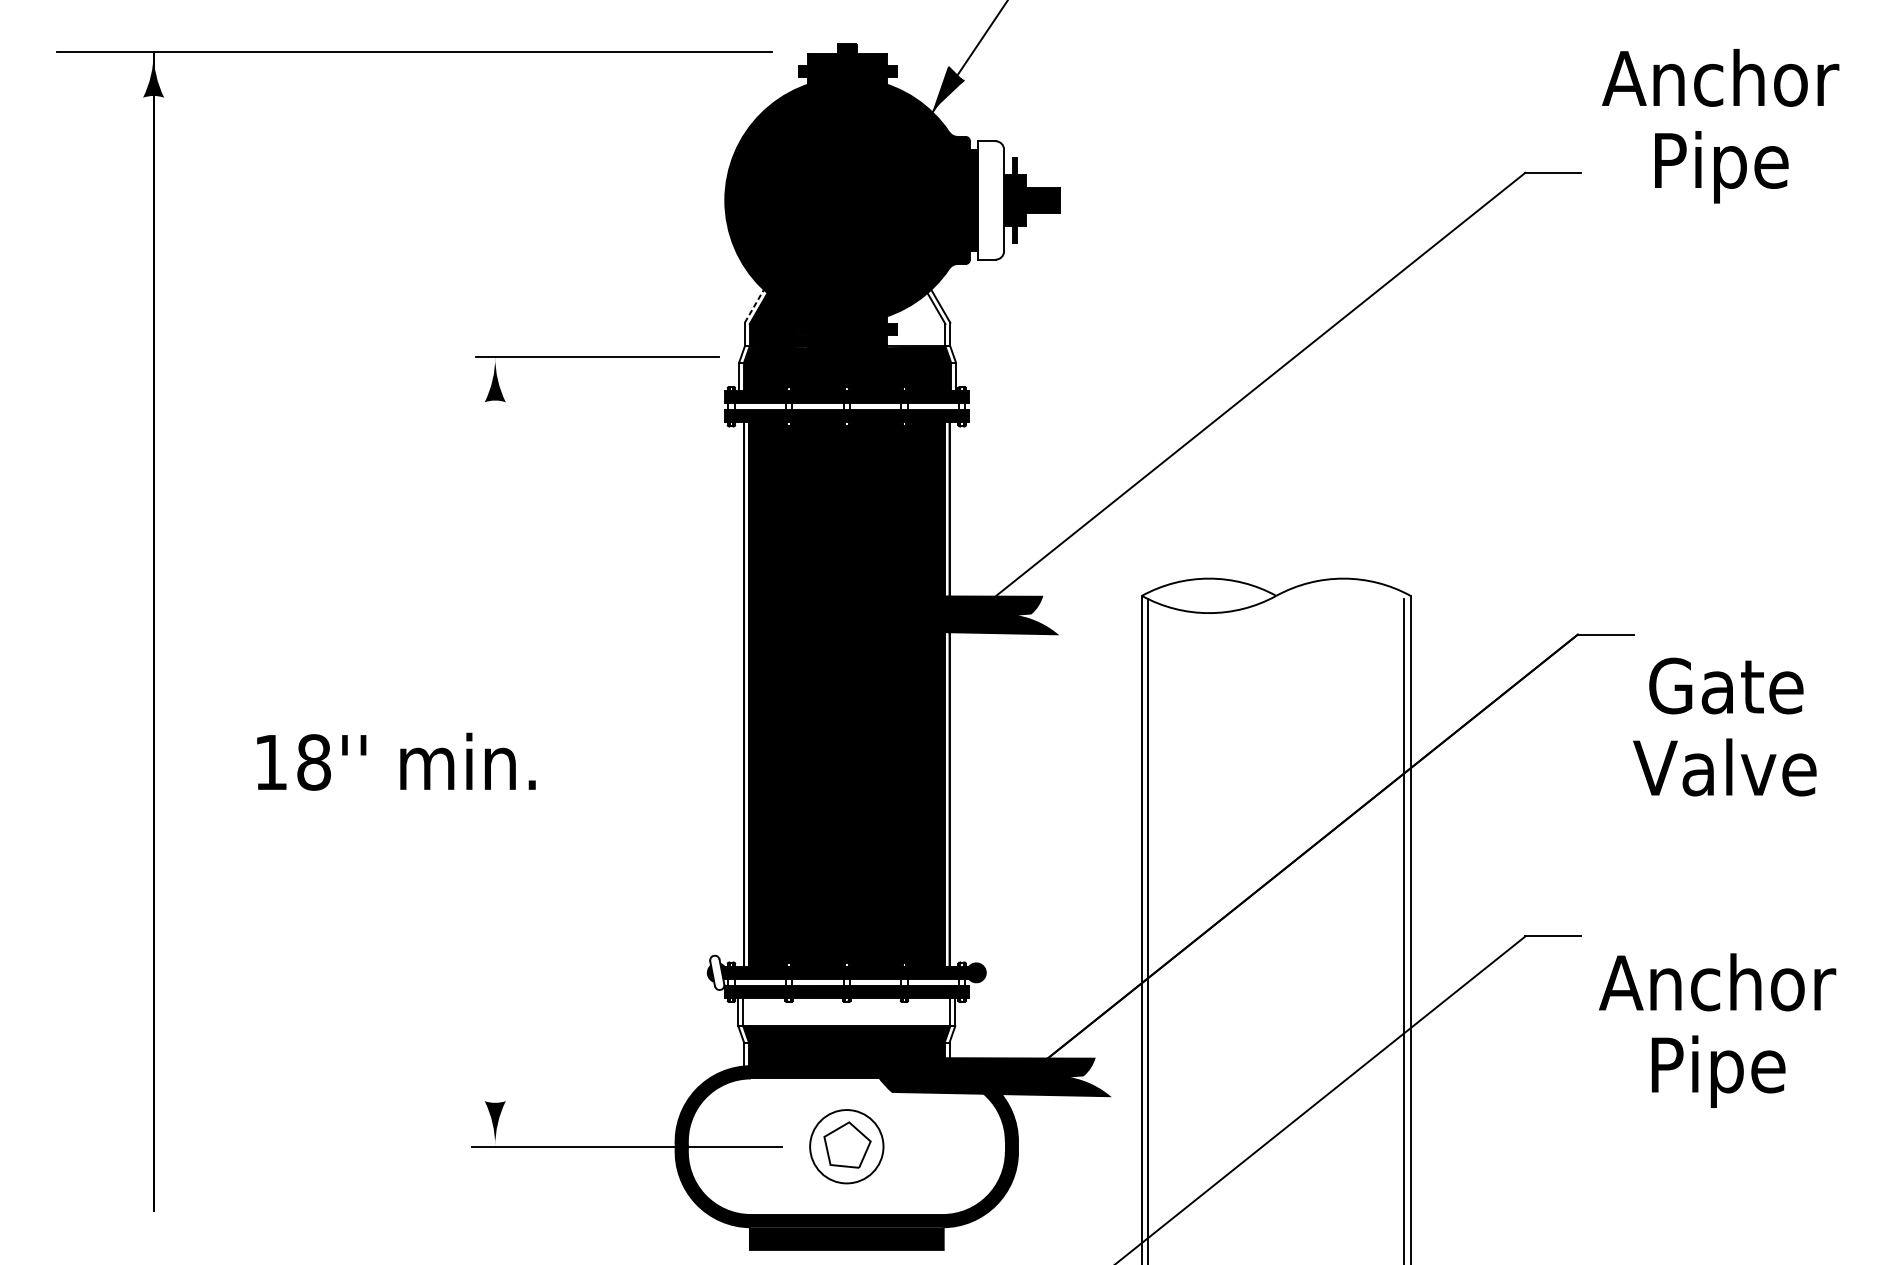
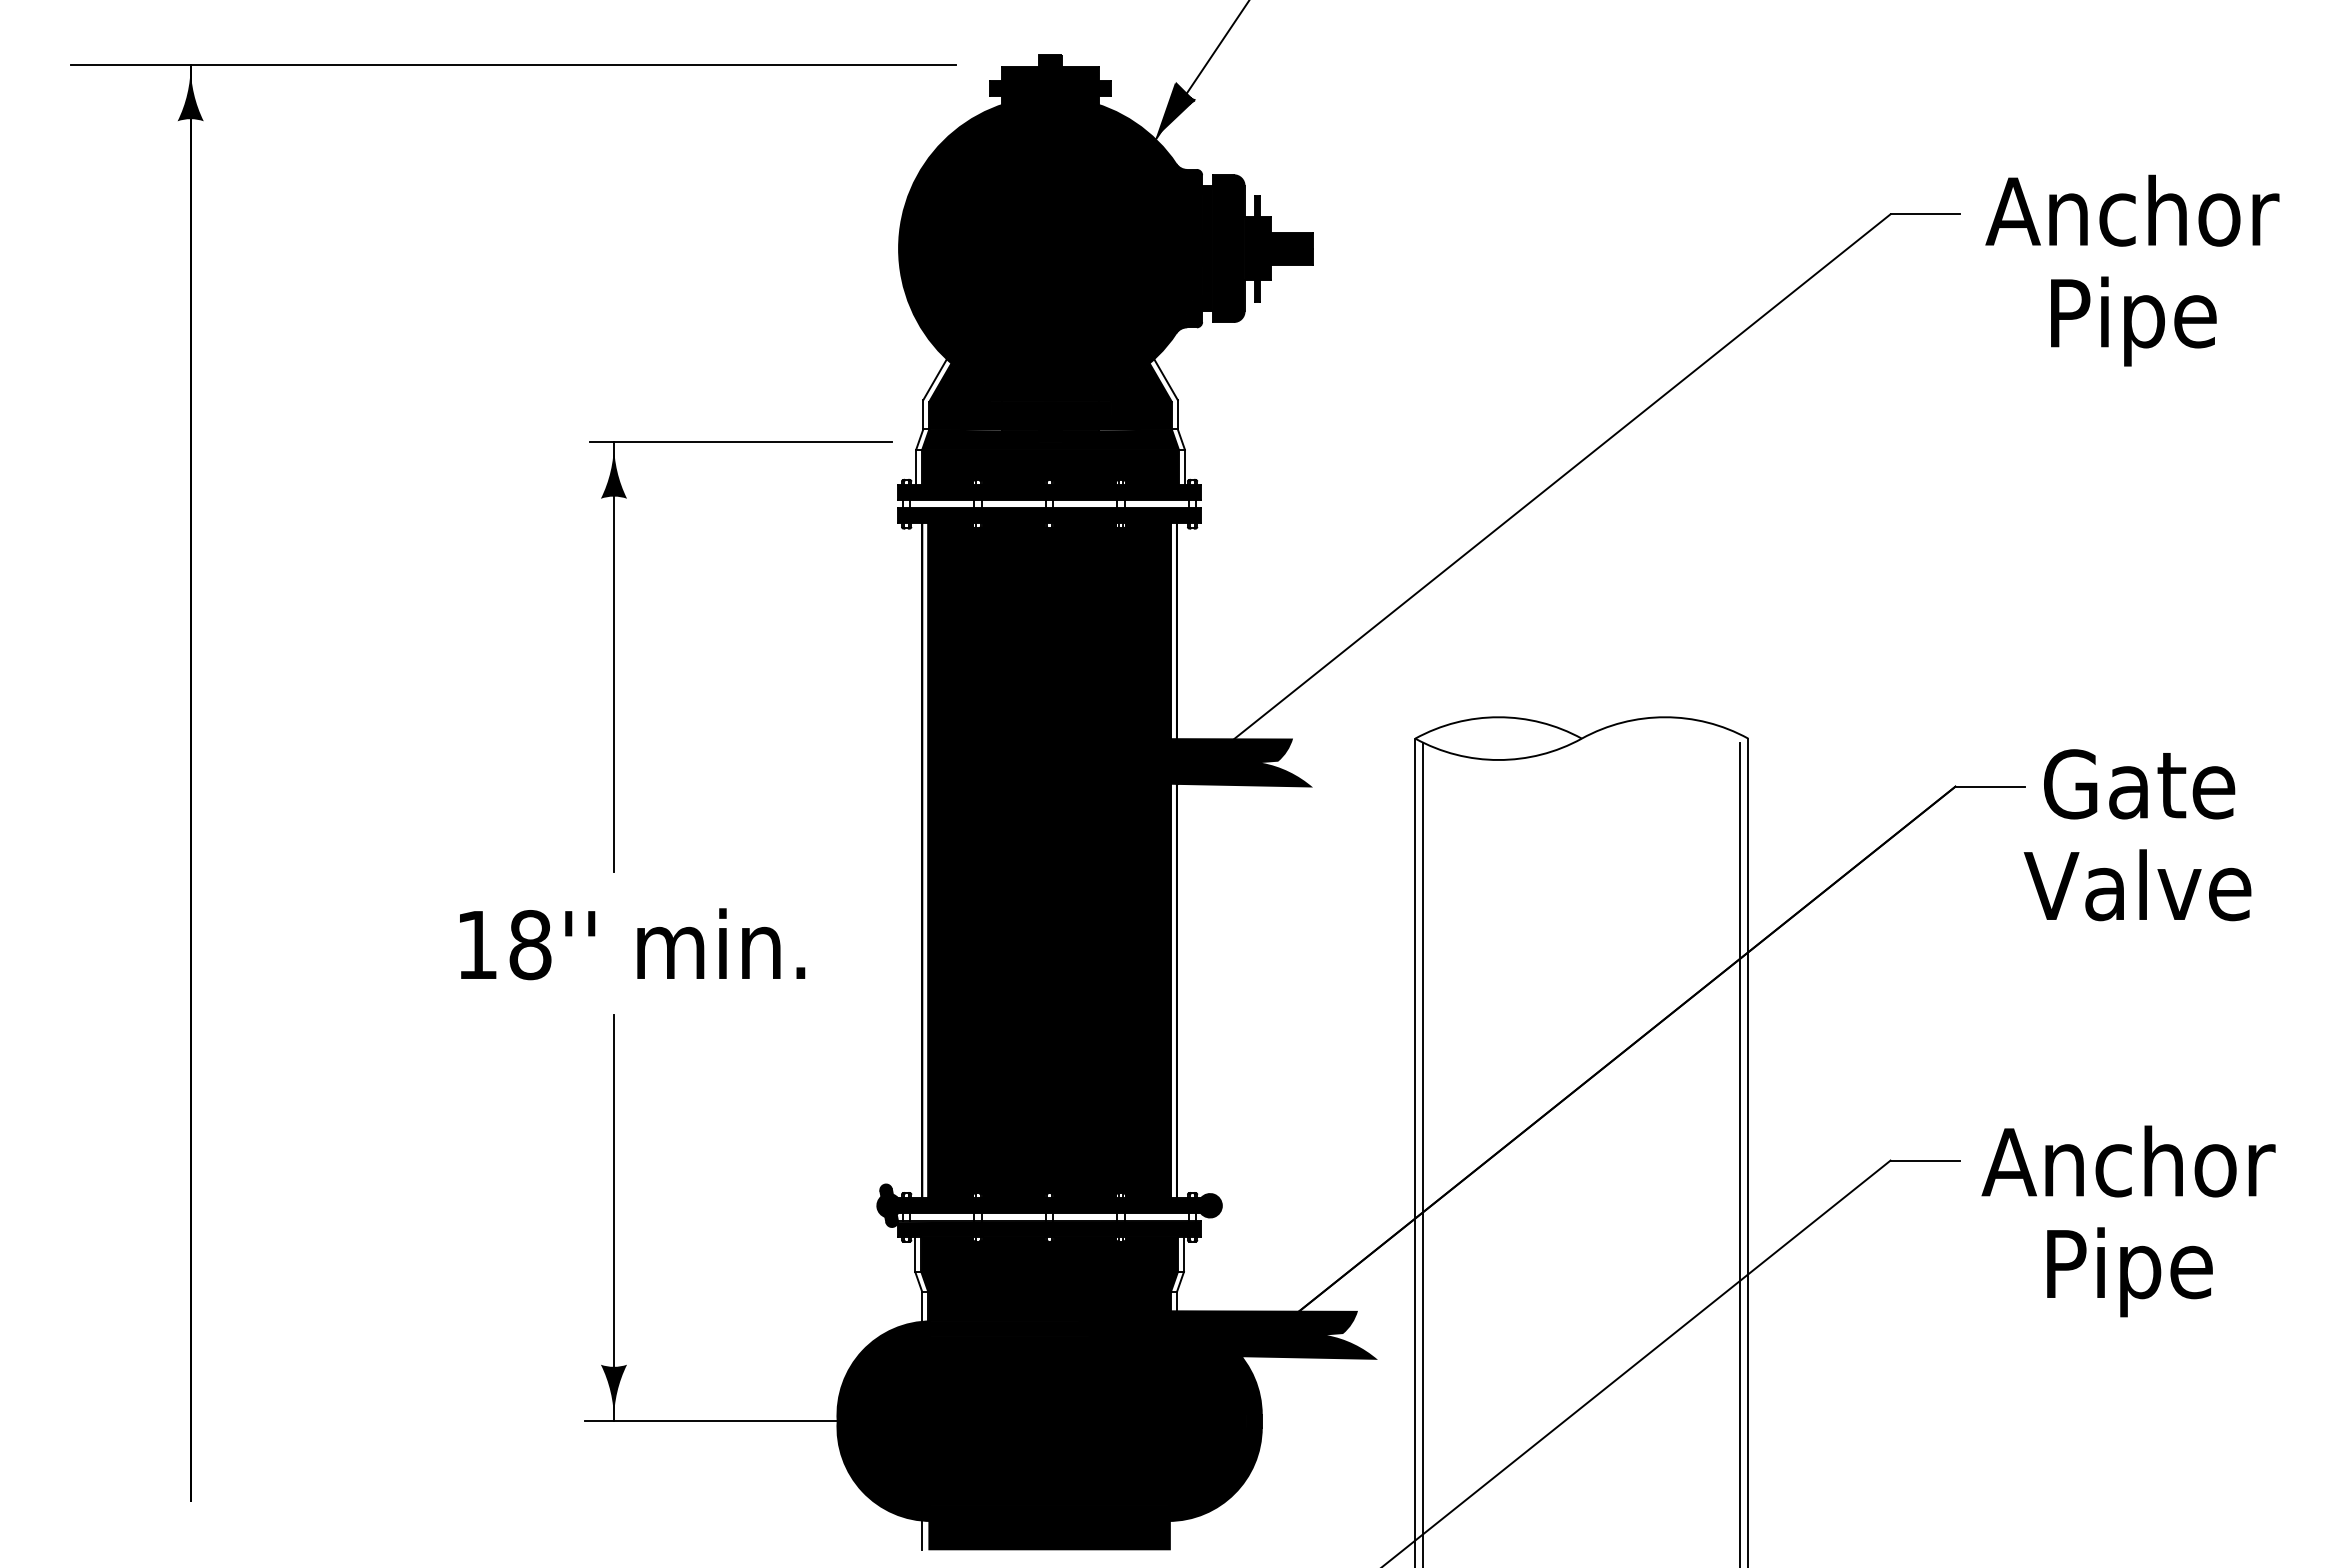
text: (1720, 126) -> (2132, 270), moved
fill: (991, 200) -> (1228, 248), added
line: (754, 306) -> (935, 379), dashed -> solid
fill: (916, 319) -> (1135, 396), added
line: (494, 529) -> (613, 656), added
text: (1724, 727) -> (2137, 835), moved
text: (396, 762) -> (632, 944), moved
fill: (716, 972) -> (888, 1205), added
line: (494, 983) -> (613, 1218), added
fill: (846, 1011) -> (1049, 1253), added
text: (1717, 1030) -> (2128, 1221), moved
fill: (846, 1146) -> (1049, 1420), added
line: (744, 1238) -> (922, 1535), added

